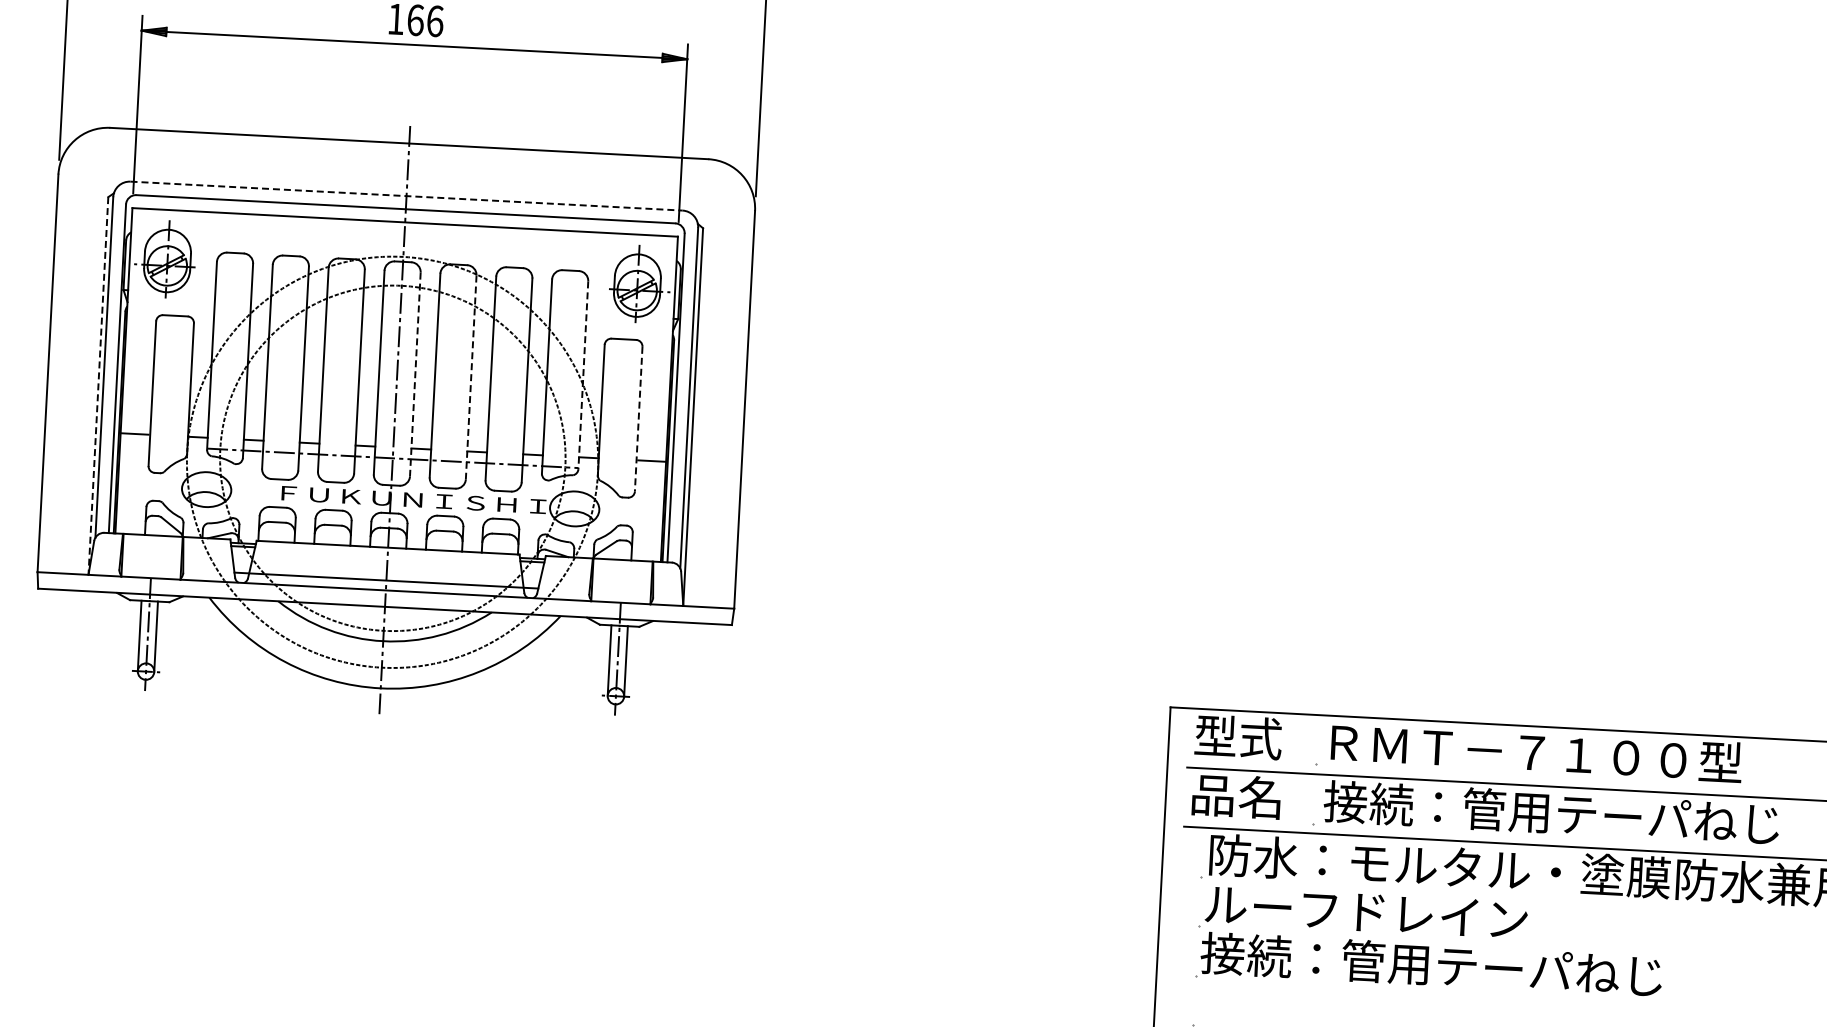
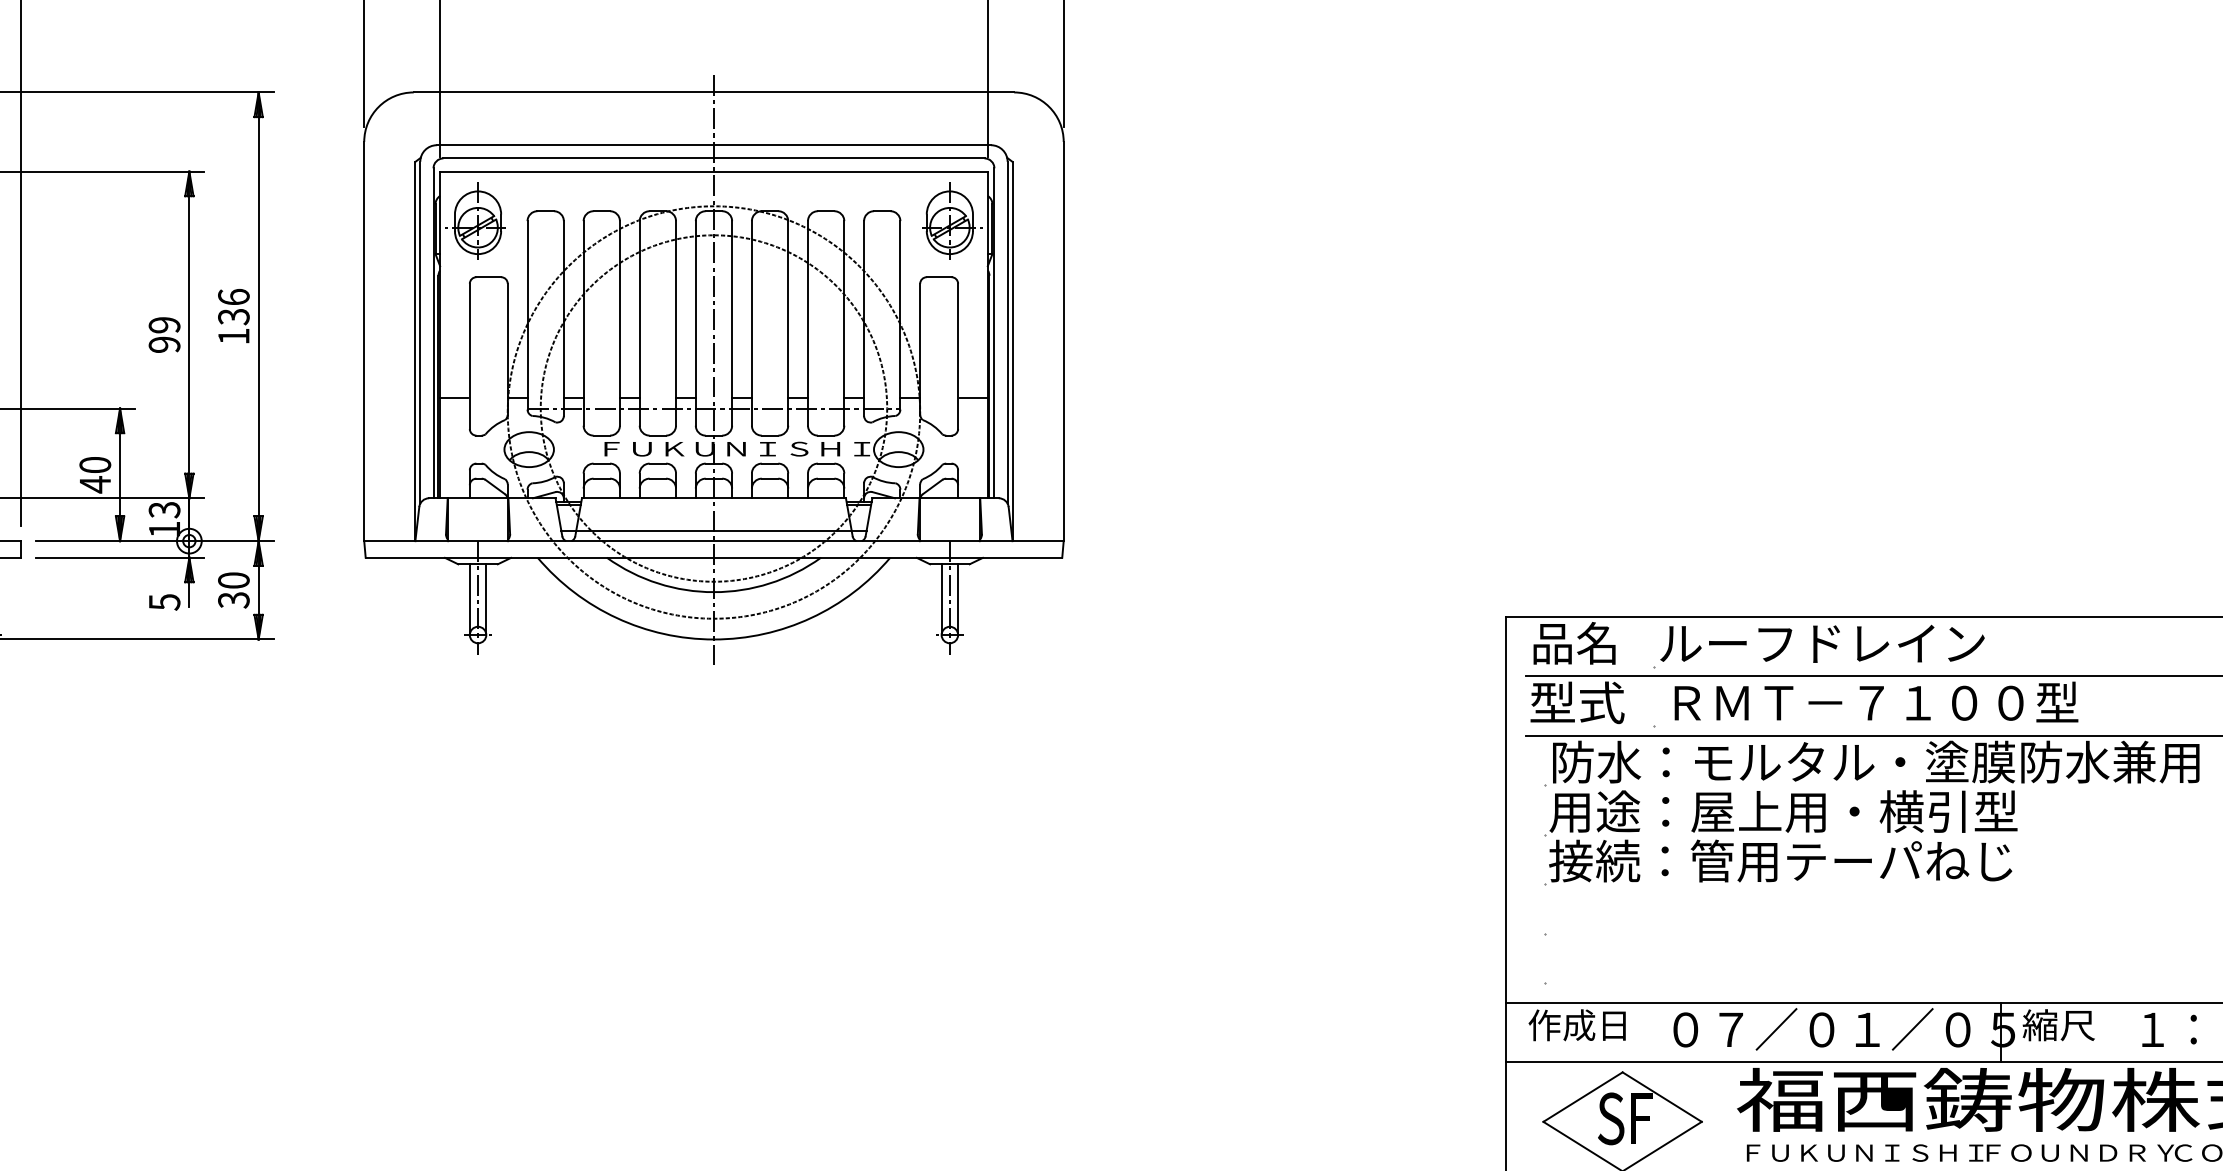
line: (407, 196) -> (714, 145), dashed -> solid
line: (415, 374) -> (732, 323), dashed -> solid
line: (583, 375) -> (900, 315), dashed -> solid
line: (471, 377) -> (788, 323), dashed -> solid
line: (98, 385) -> (415, 351), dashed -> solid
line: (639, 419) -> (958, 356), dashed -> solid
text: (1238, 737) -> (1575, 643), 型式 -> 品名
text: (1532, 751) -> (1870, 642), ＲＭＴ－７１００型 -> ルーフドレイン
text: (1237, 796) -> (1577, 702), 品名 -> 型式
text: (1551, 812) -> (1892, 702), 接続：管用テーパねじ -> ＲＭＴ－７１００型
text: (1436, 915) -> (1783, 811), ルーフドレイン -> 用途：屋上用・横引型

